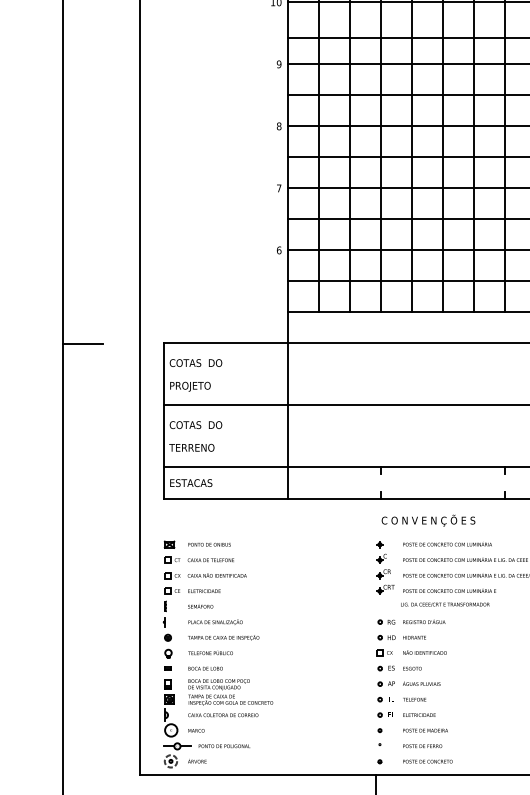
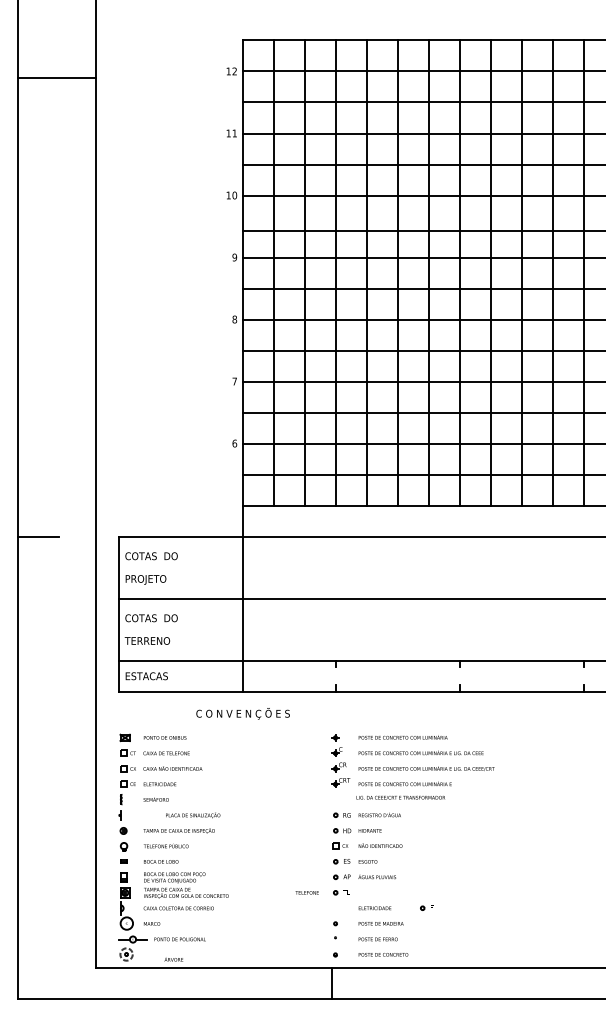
text: (427, 520) -> (242, 713), moved
text: (215, 622) -> (193, 815), moved
text: (413, 699) -> (306, 892), moved
part: (383, 714) -> (426, 907), moved
text: (196, 761) -> (173, 959), moved

